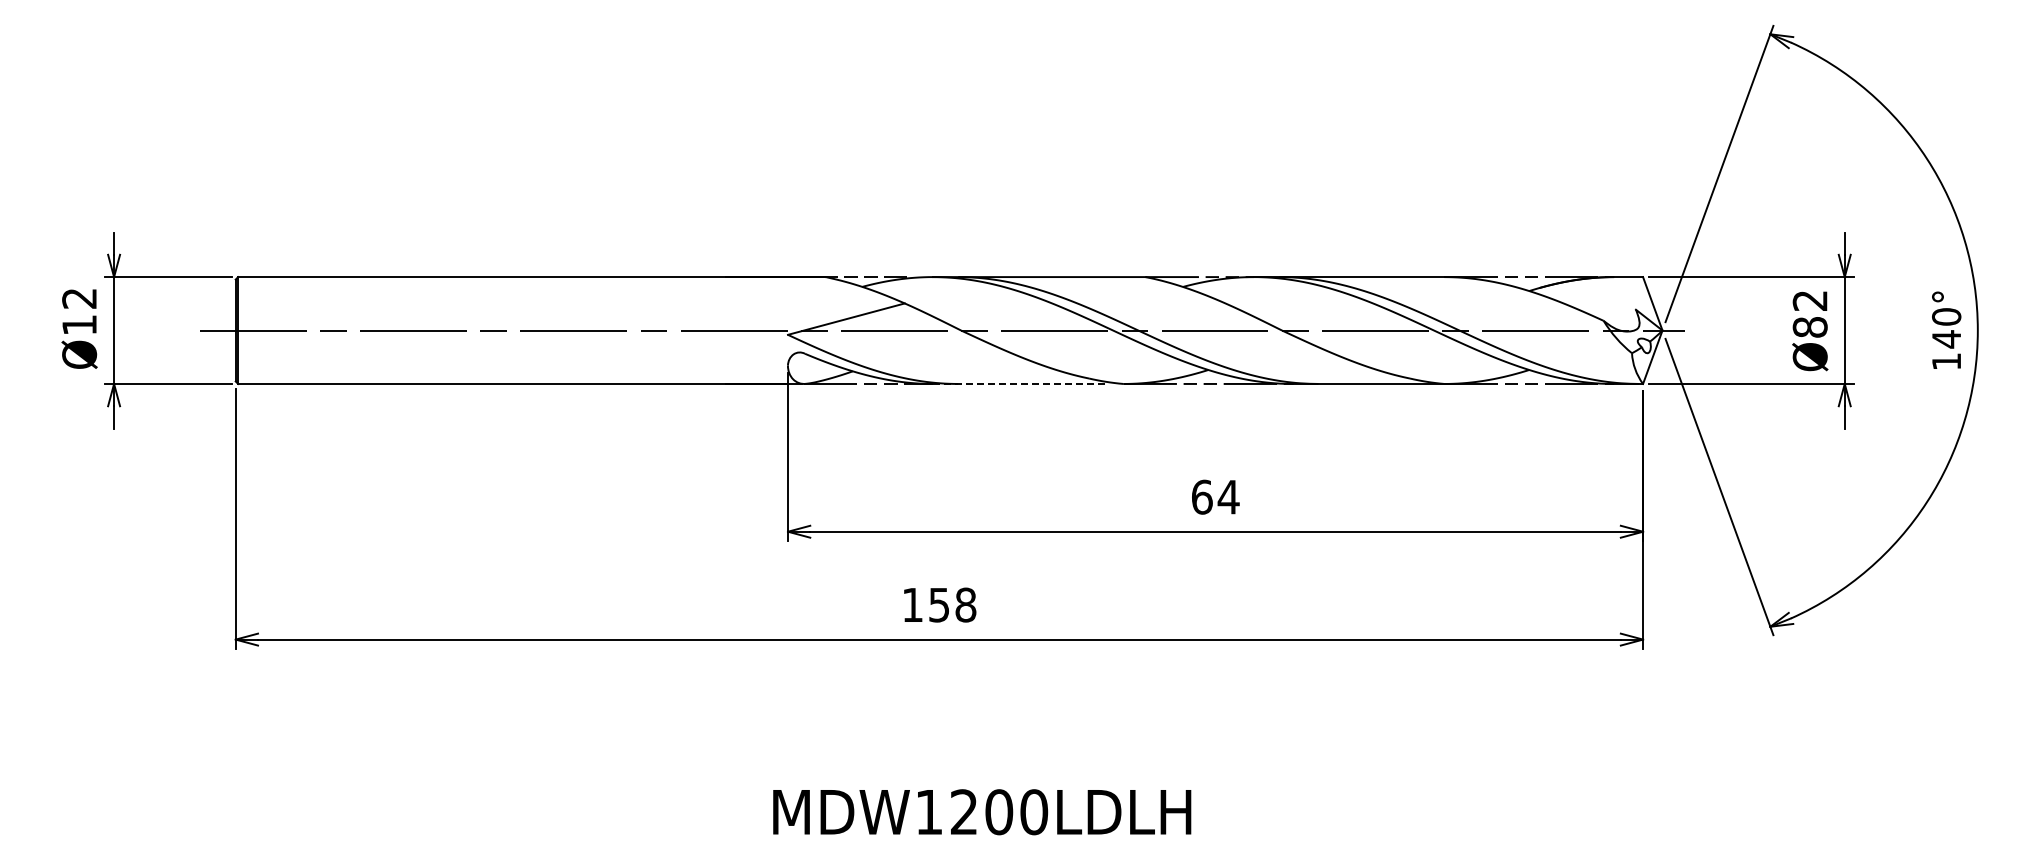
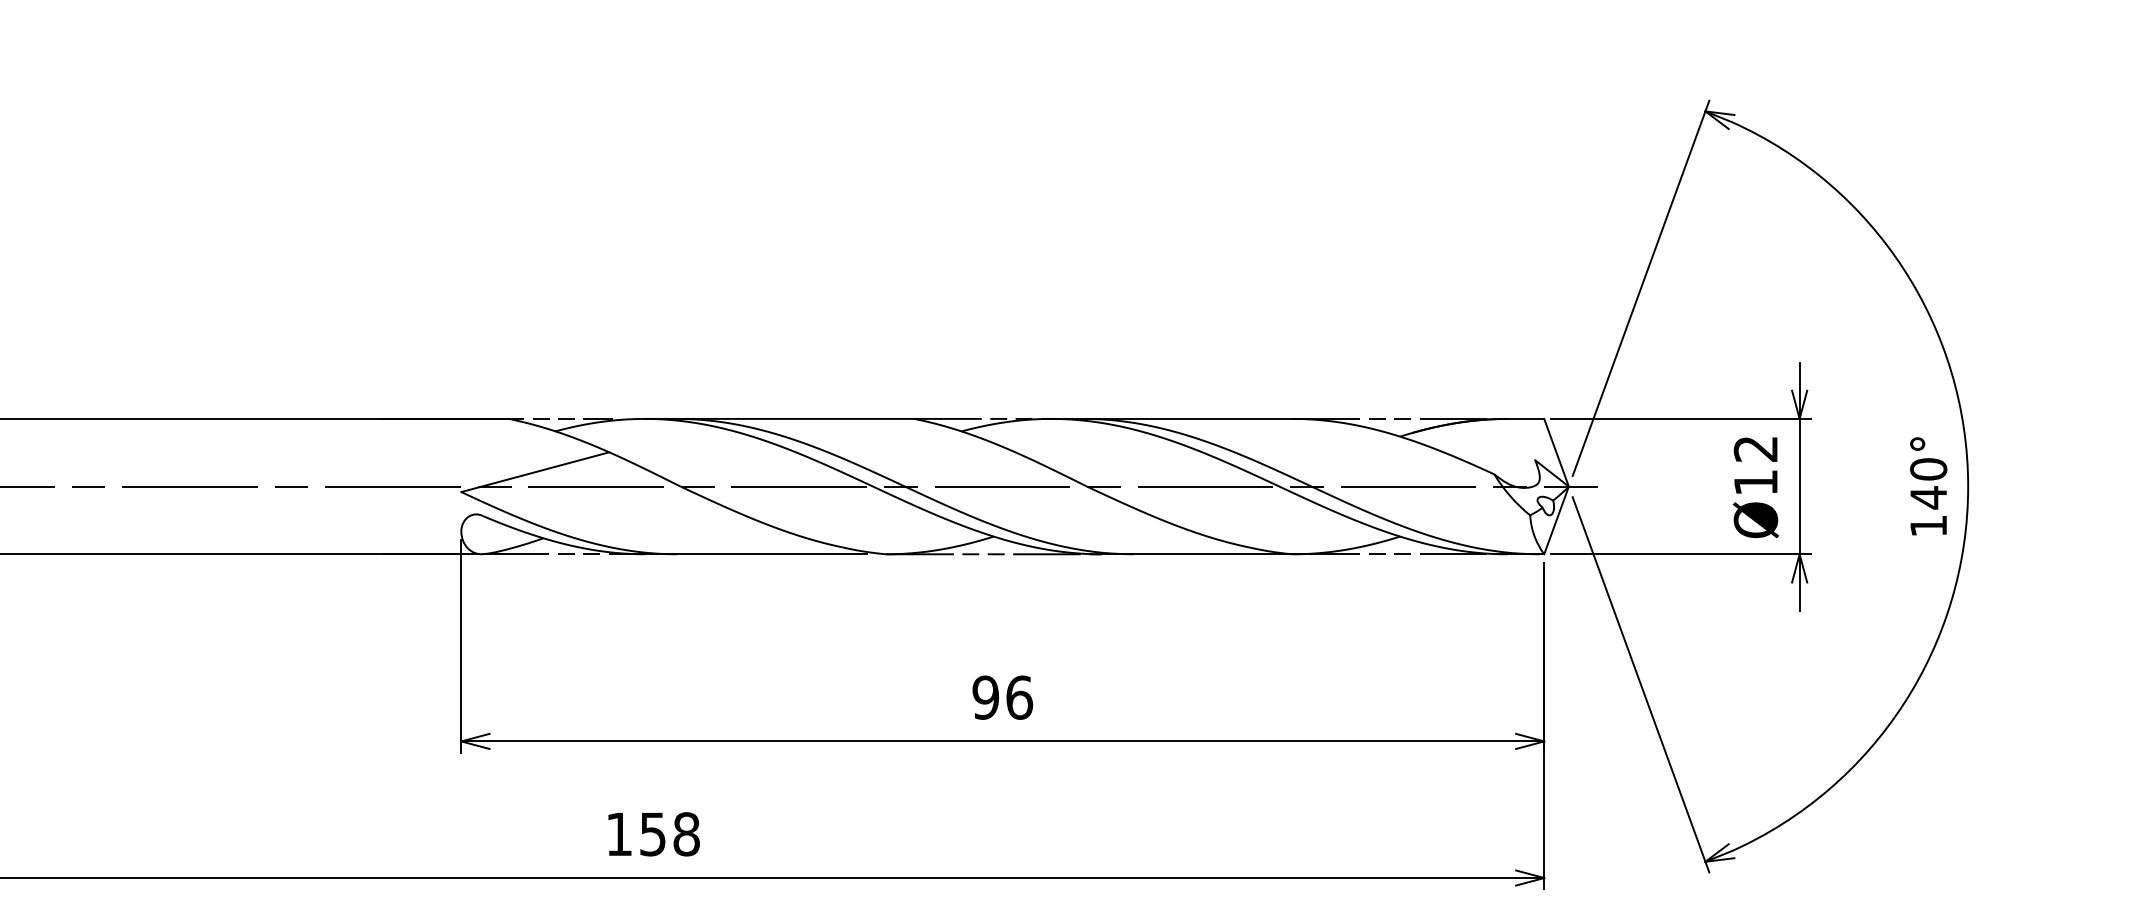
text: (1809, 327) -> (1754, 482), Ø82 -> Ø12
line: (1020, 383) -> (755, 553), dashed -> solid
text: (1215, 496) -> (1002, 696), 64 -> 96

